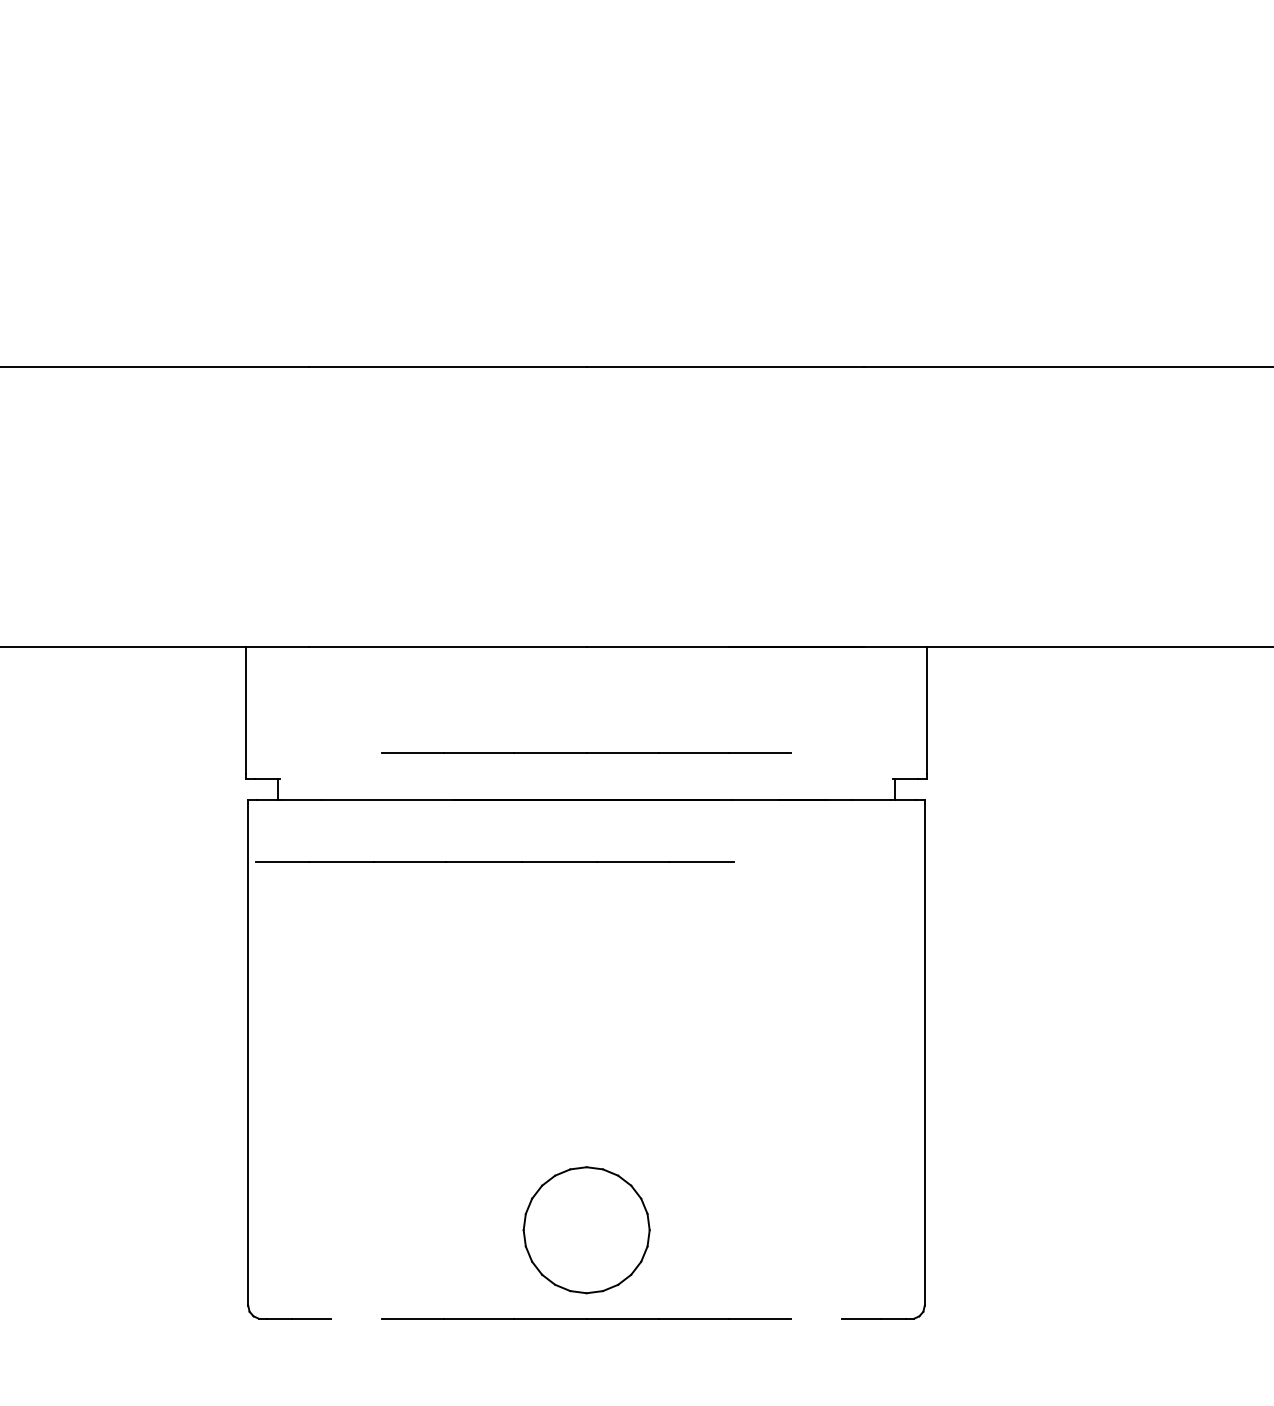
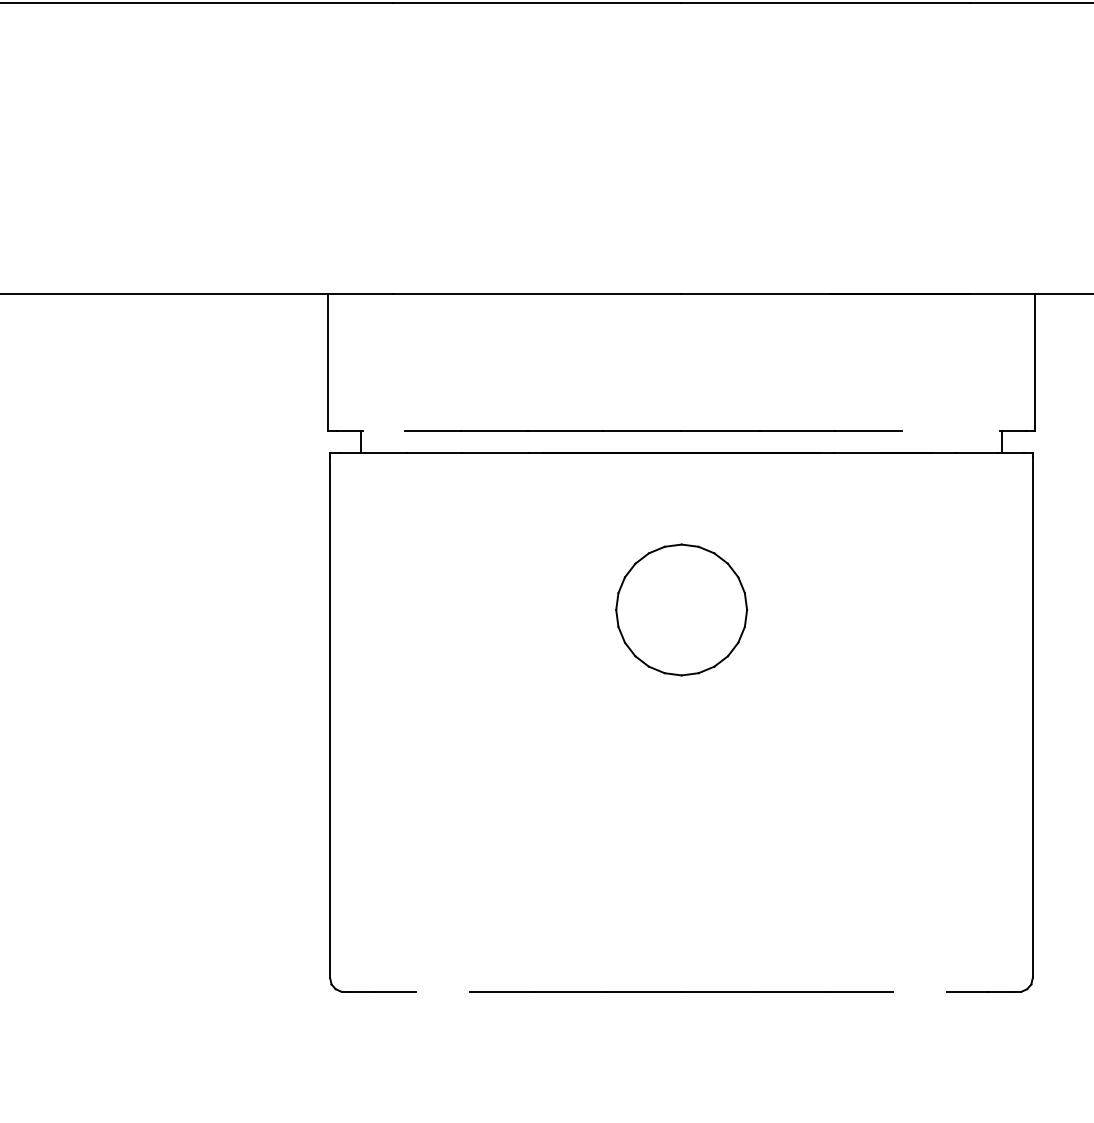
line: (586, 752) -> (681, 403), removed
line: (494, 861) -> (653, 430), moved
part: (586, 1230) -> (681, 610), moved

